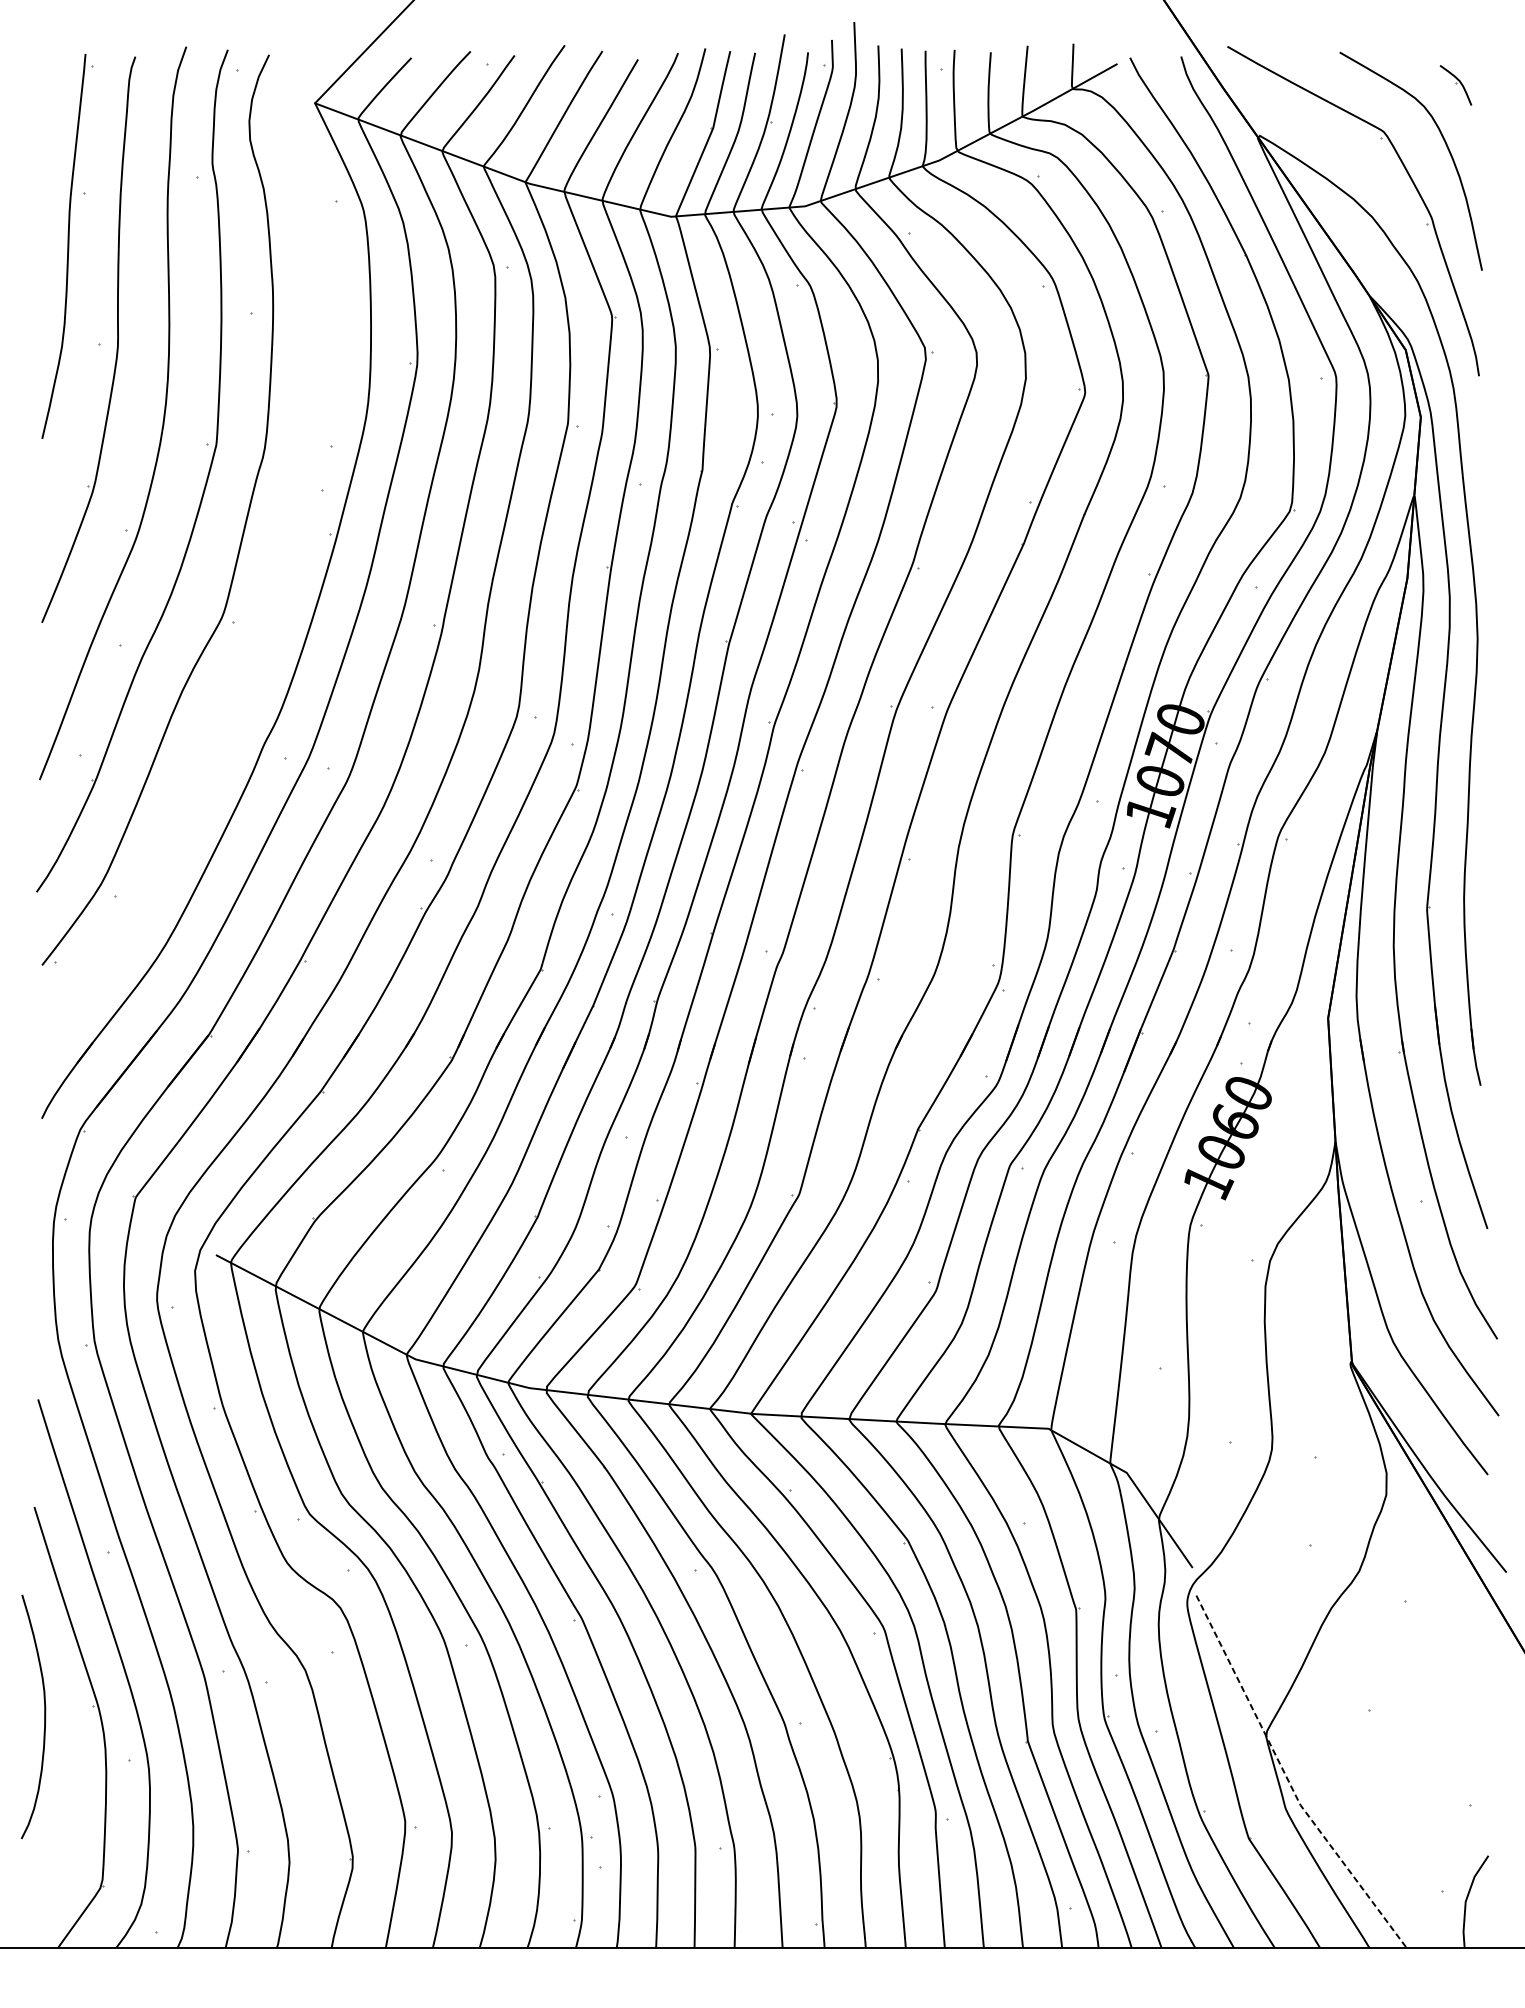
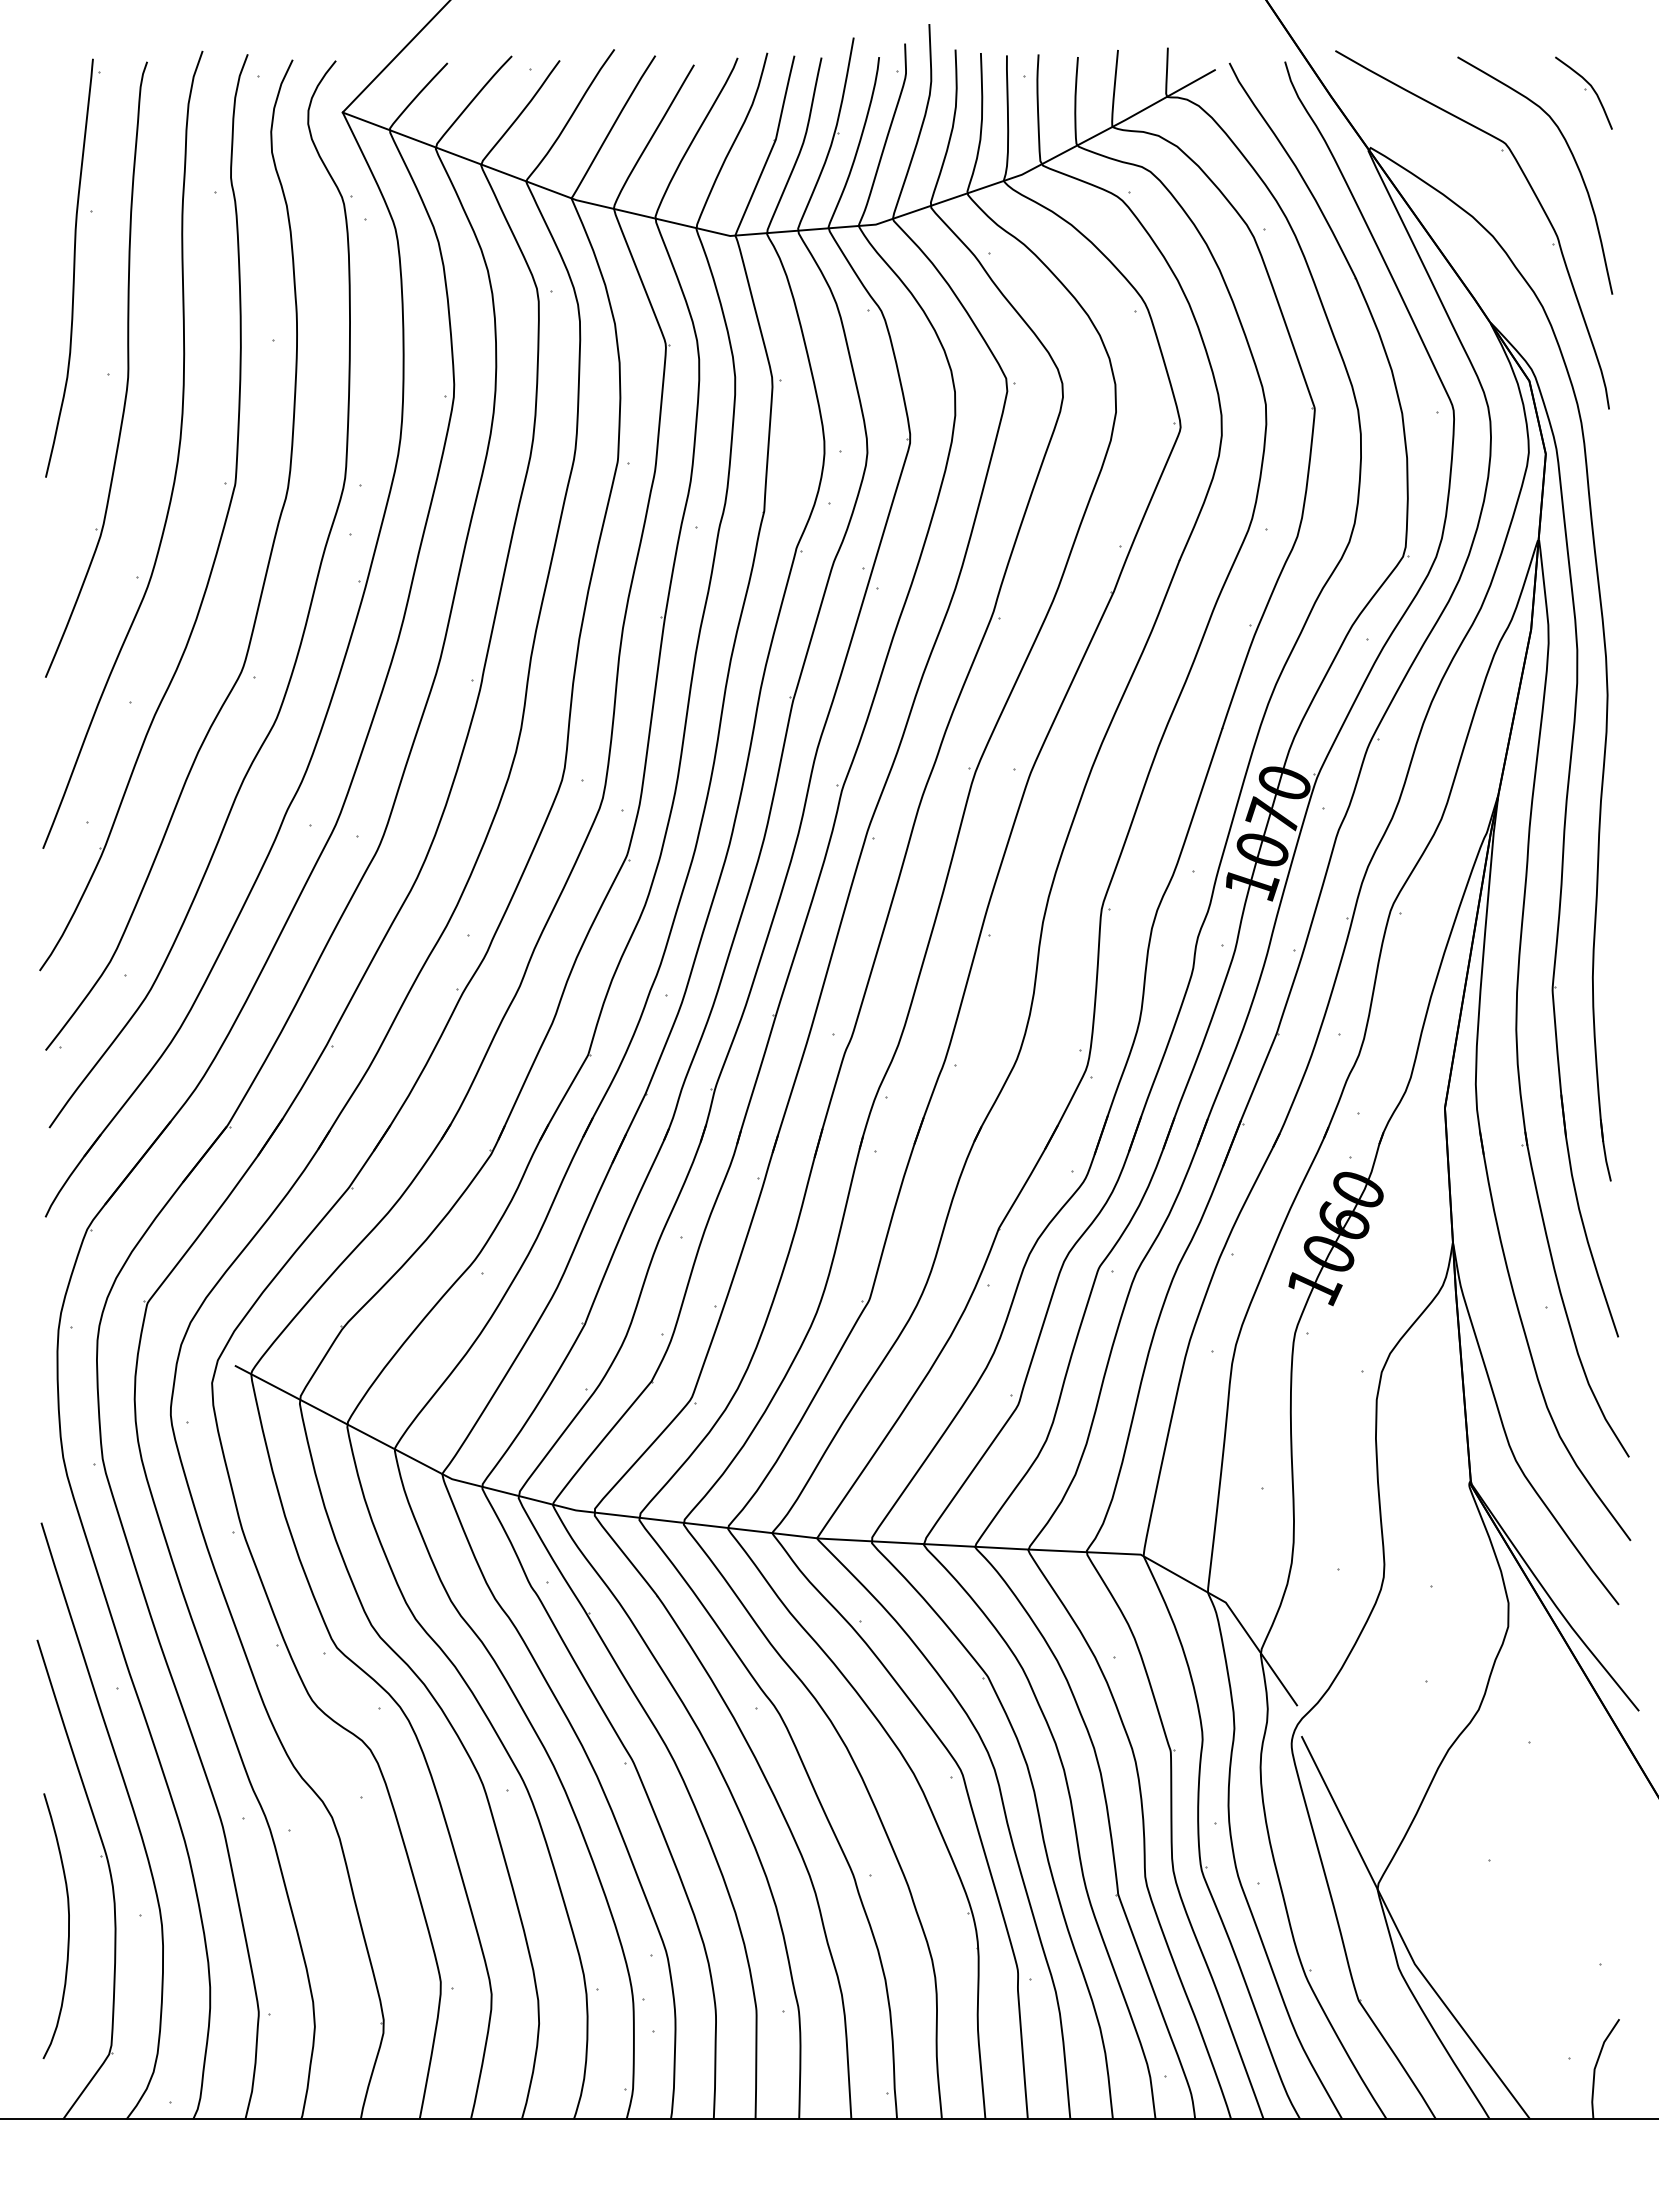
part: (1455, 84) -> (1583, 92), size x1.67
part: (280, 571) -> (305, 621), added
curve: (44, 1716) -> (68, 1925), moved
line: (1288, 1780) -> (1401, 1937), dashed -> solid

